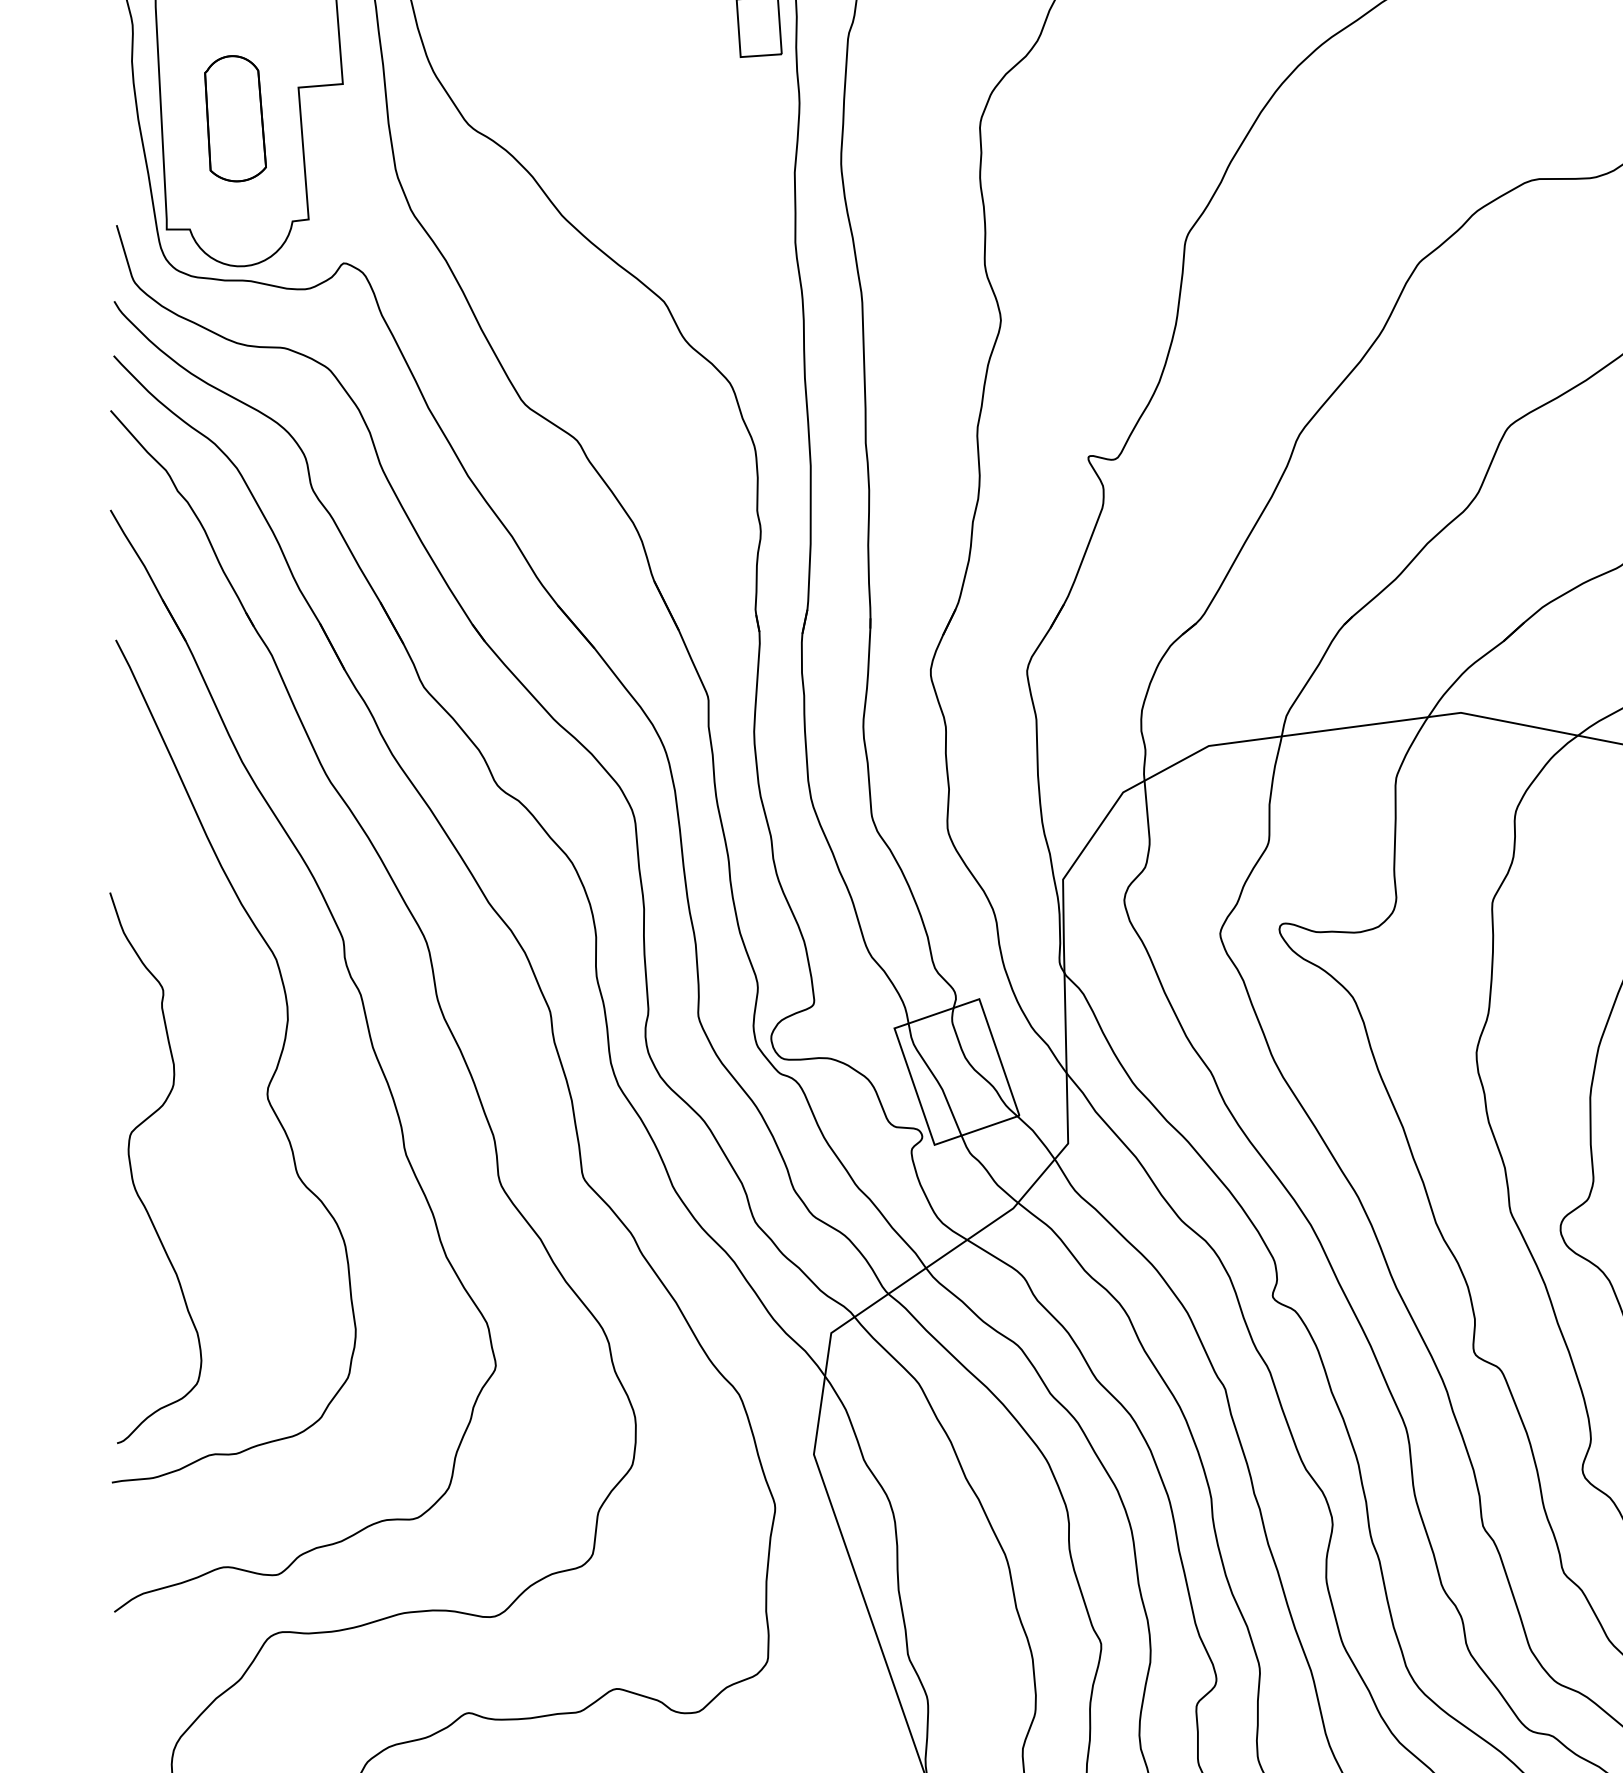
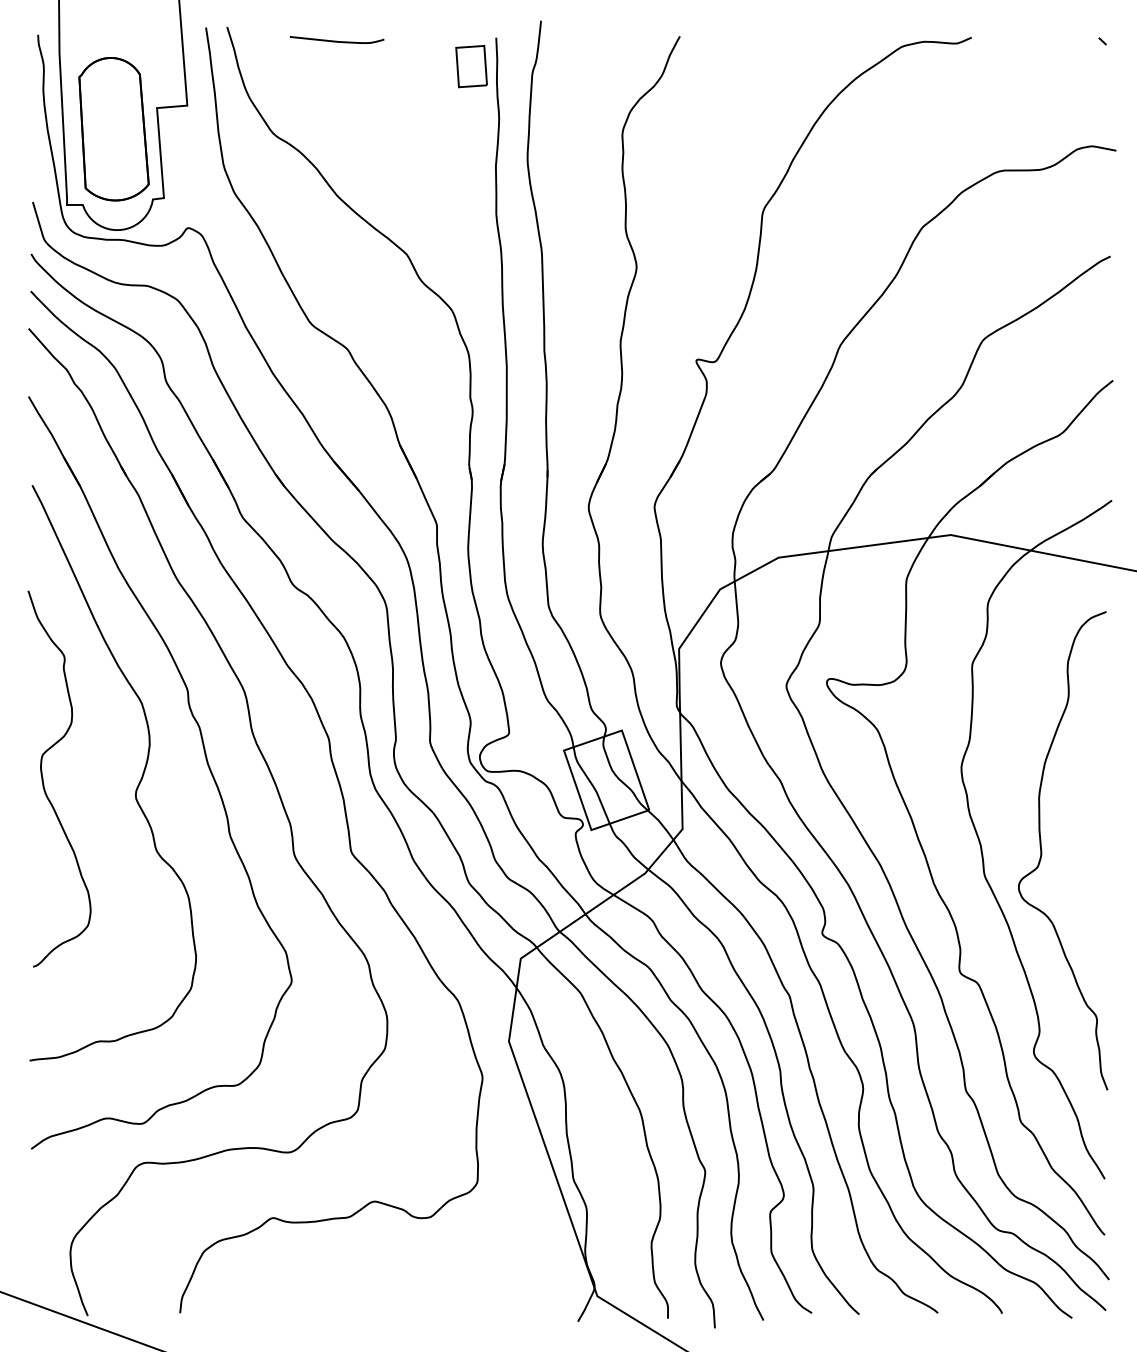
part: (234, 118) -> (113, 129), size x1.67
curve: (132, 1167) -> (43, 778), moved

